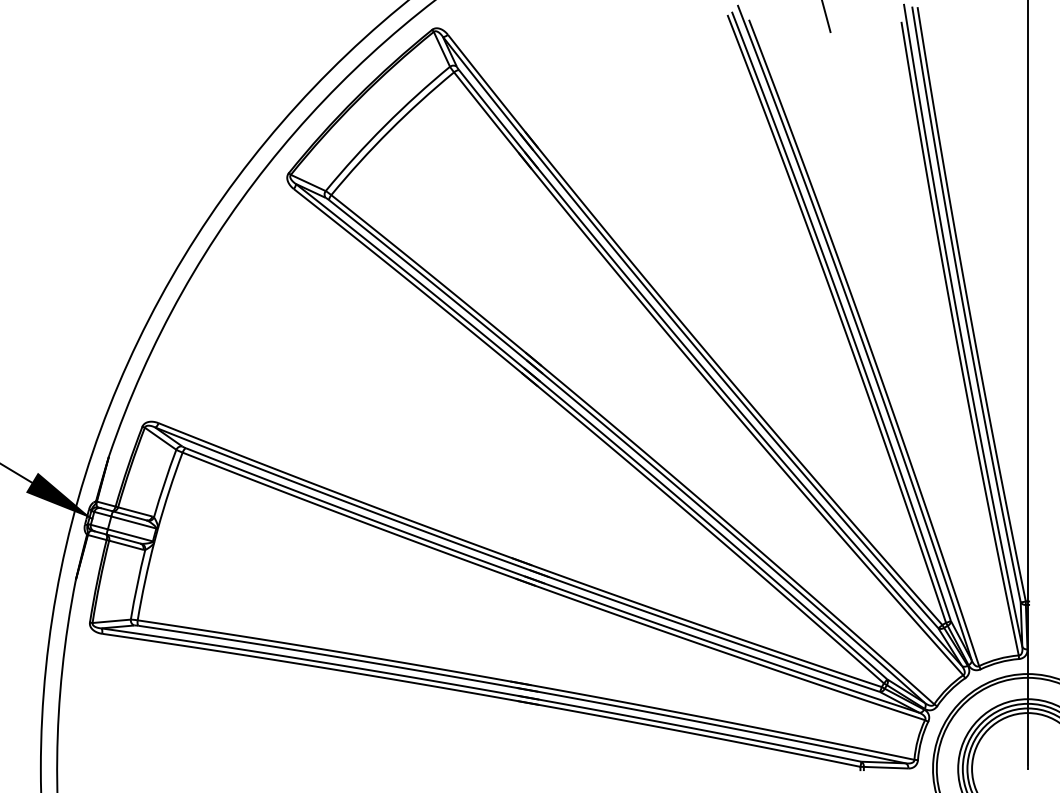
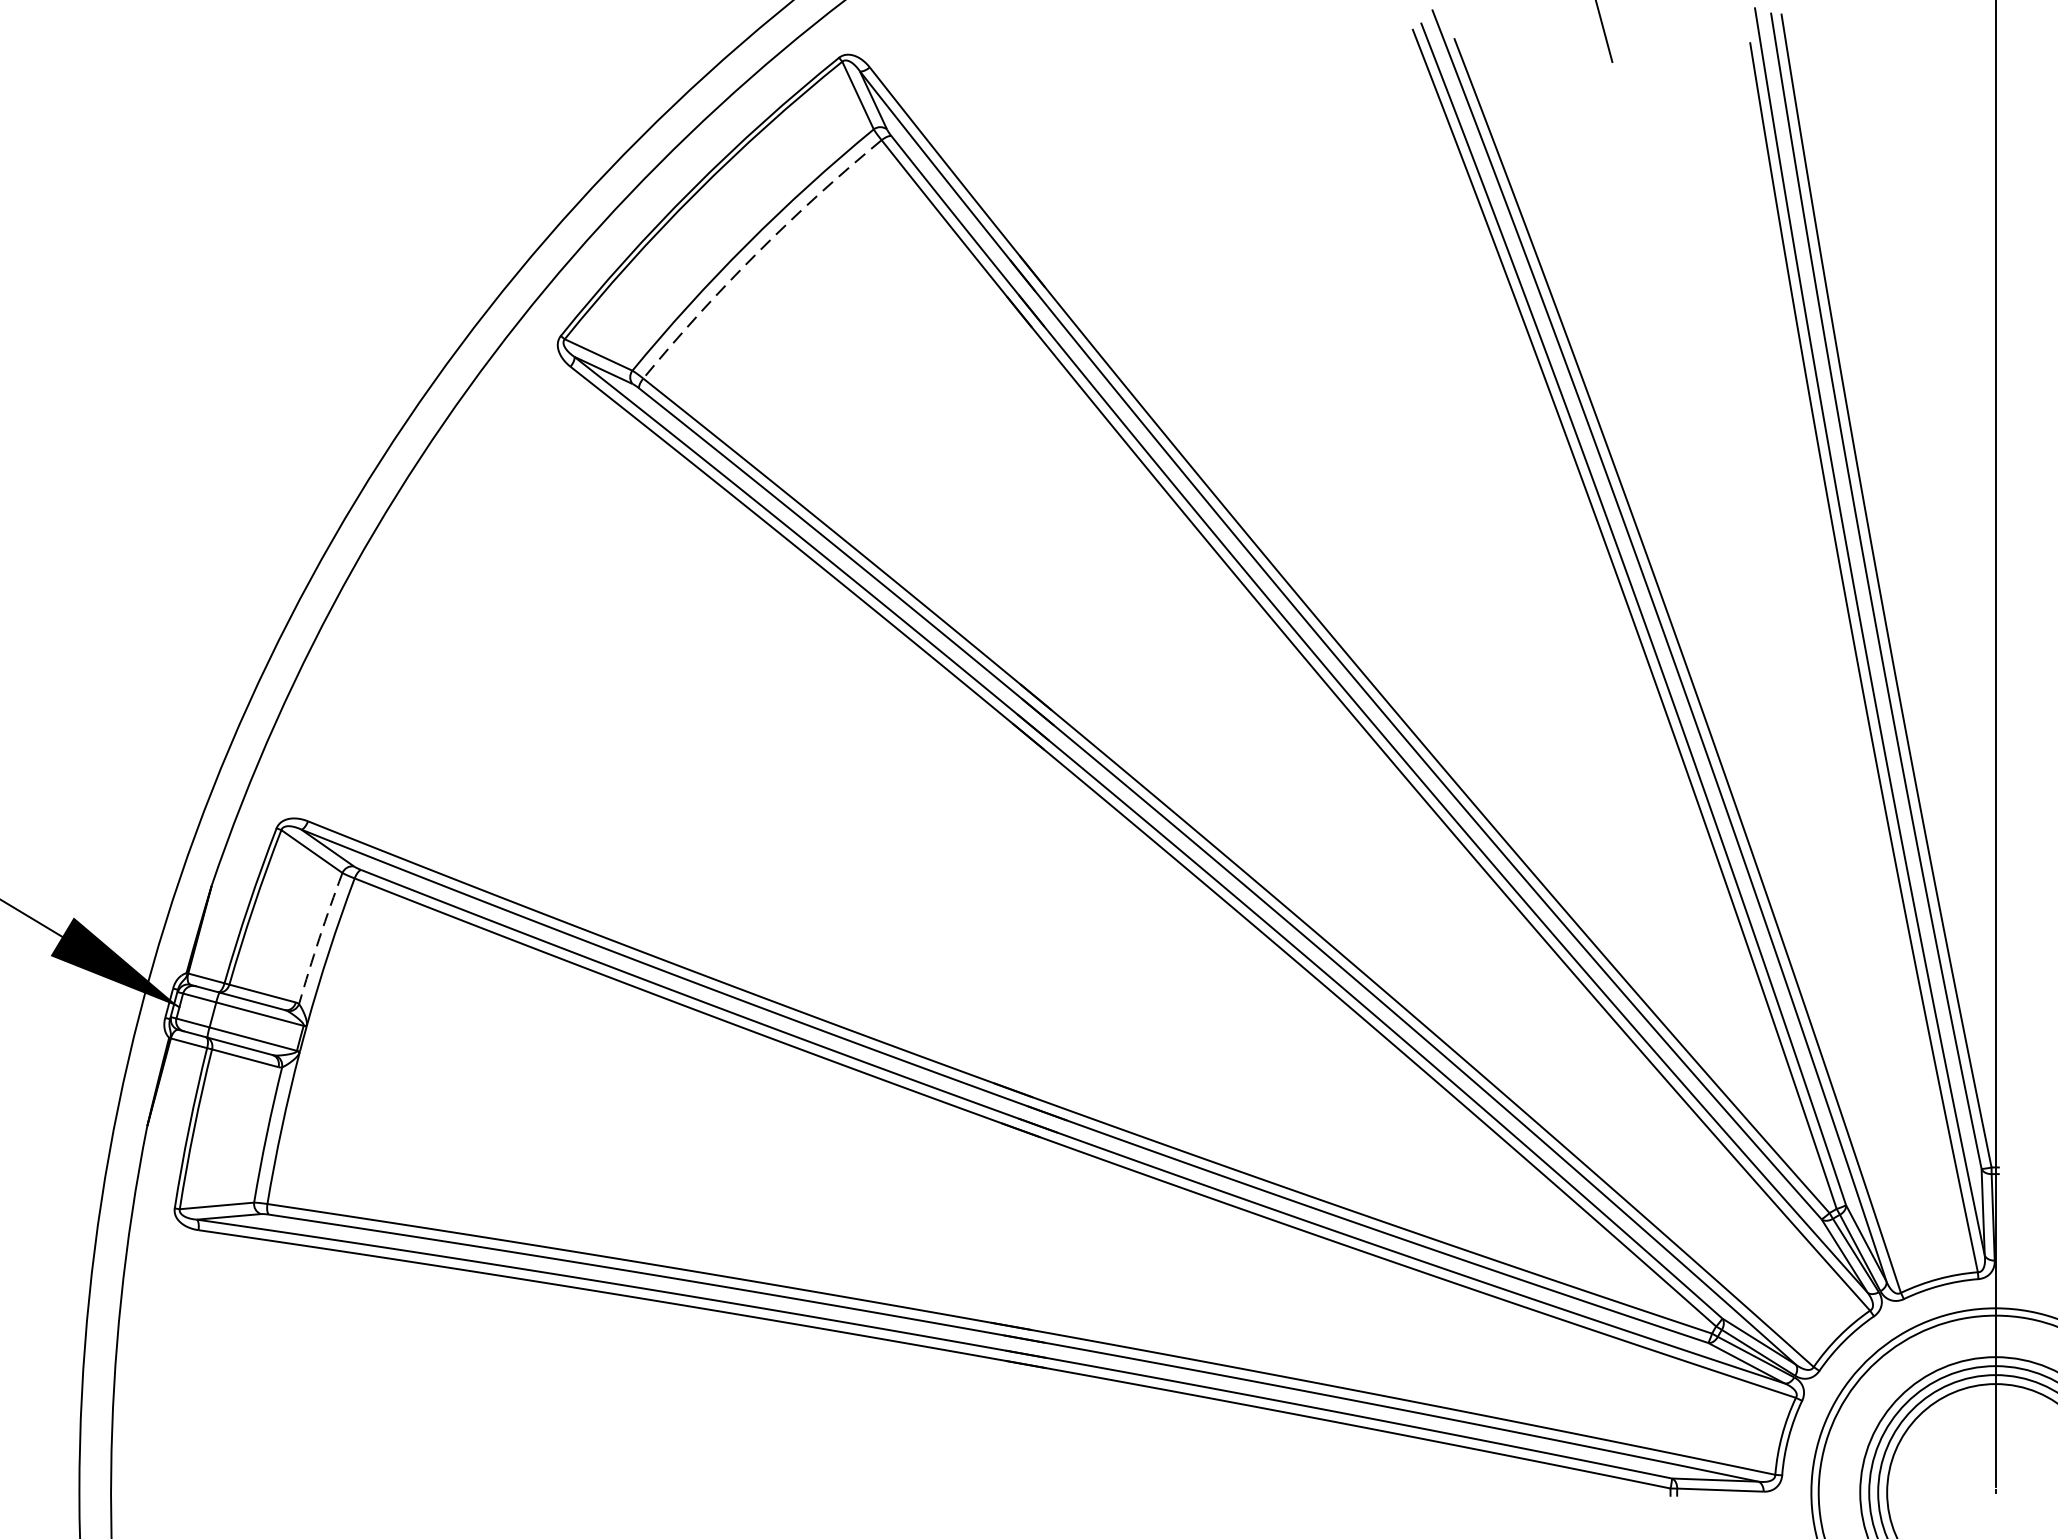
arc: (389, 130) -> (756, 253), solid -> dashed
arc: (164, 483) -> (319, 938), solid -> dashed

